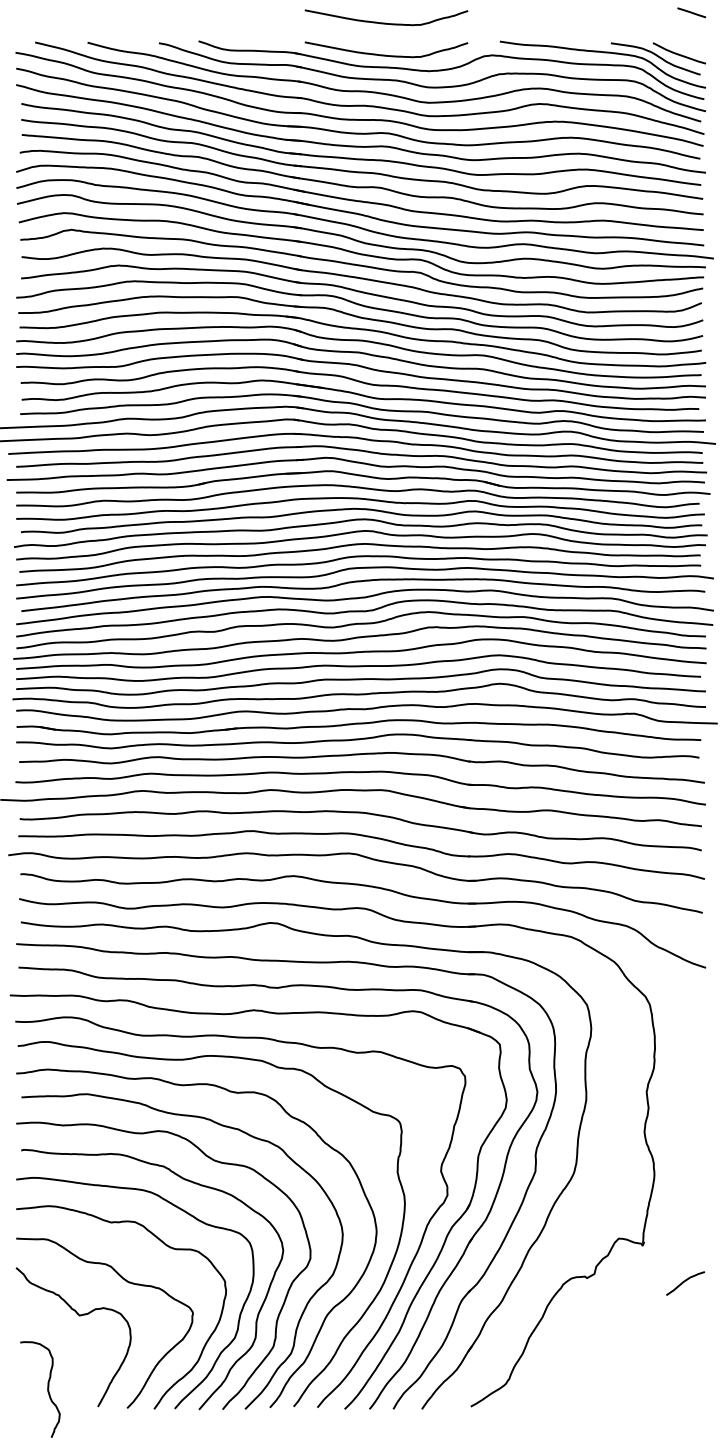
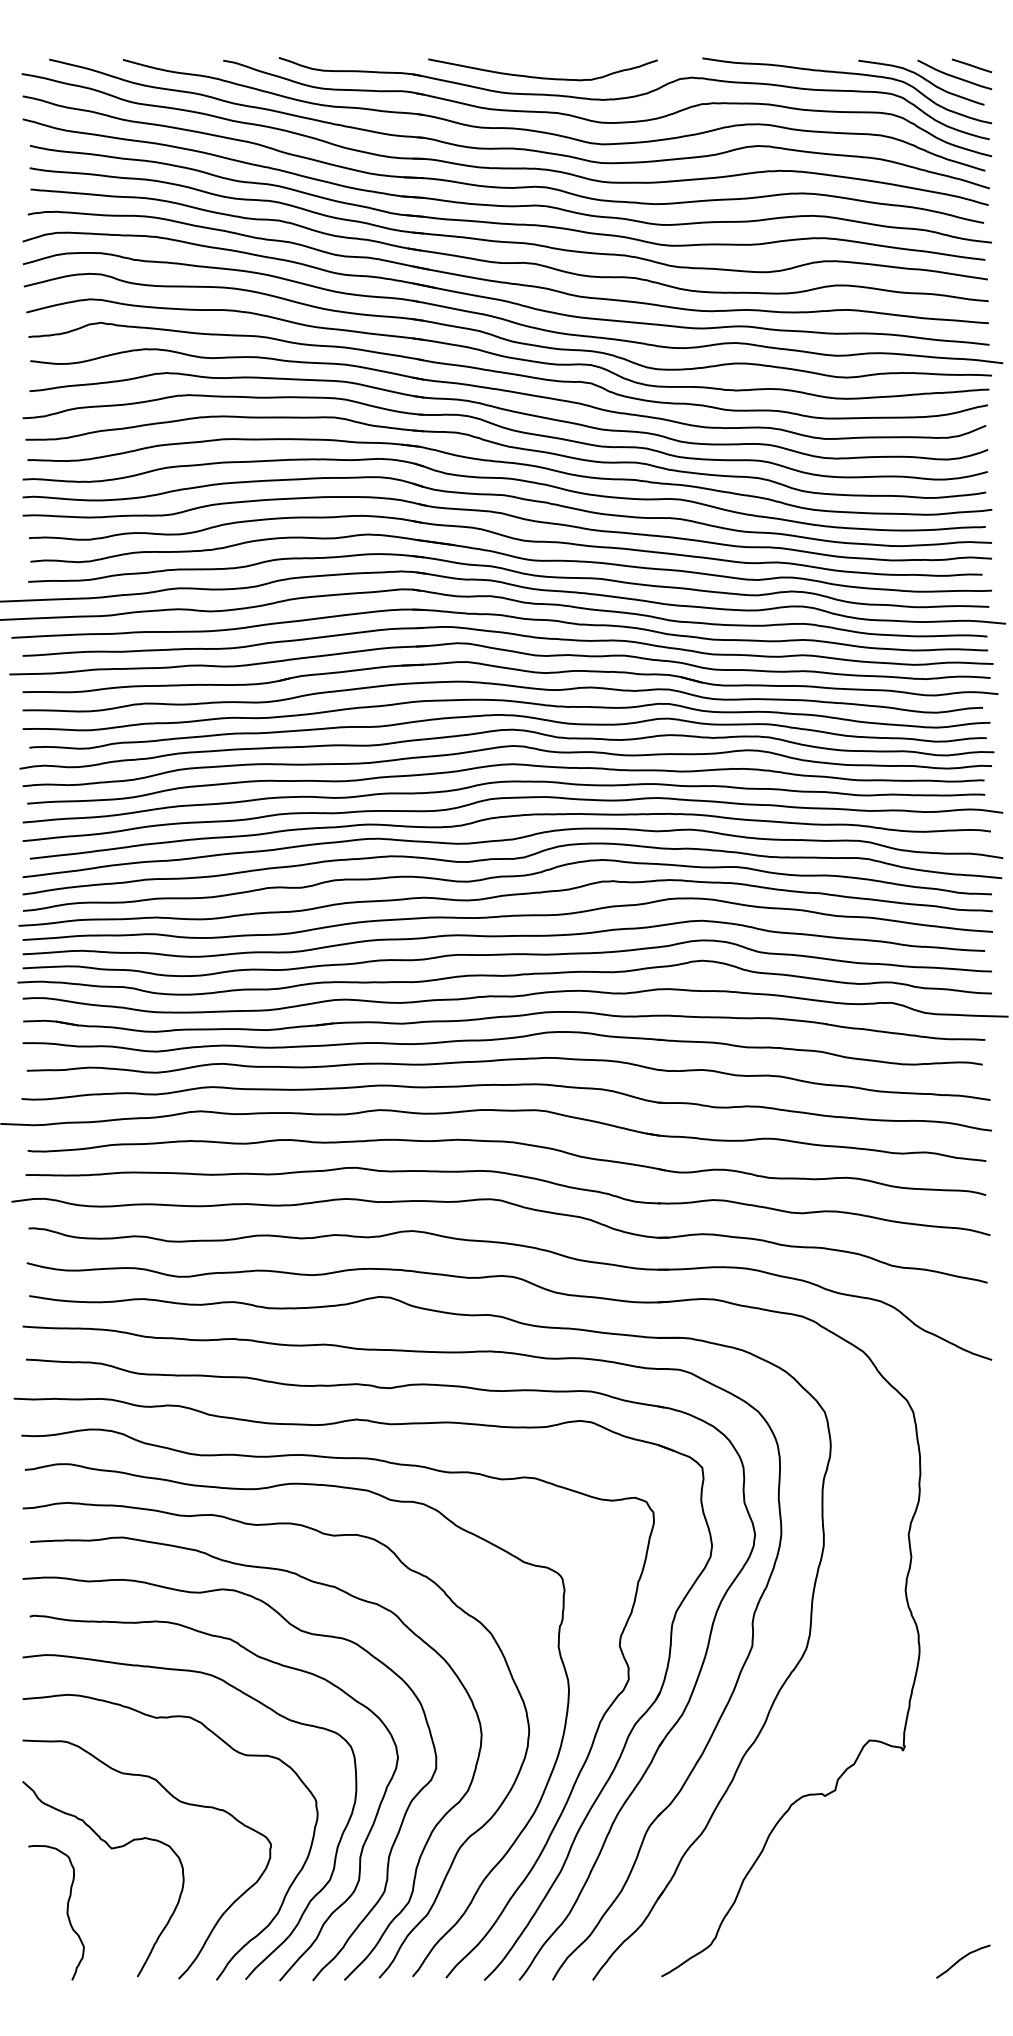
line: (691, 12) -> (971, 65), moved
curve: (386, 23) -> (542, 32), removed
curve: (684, 1282) -> (962, 1959), moved
curve: (47, 1389) -> (66, 1912), moved

